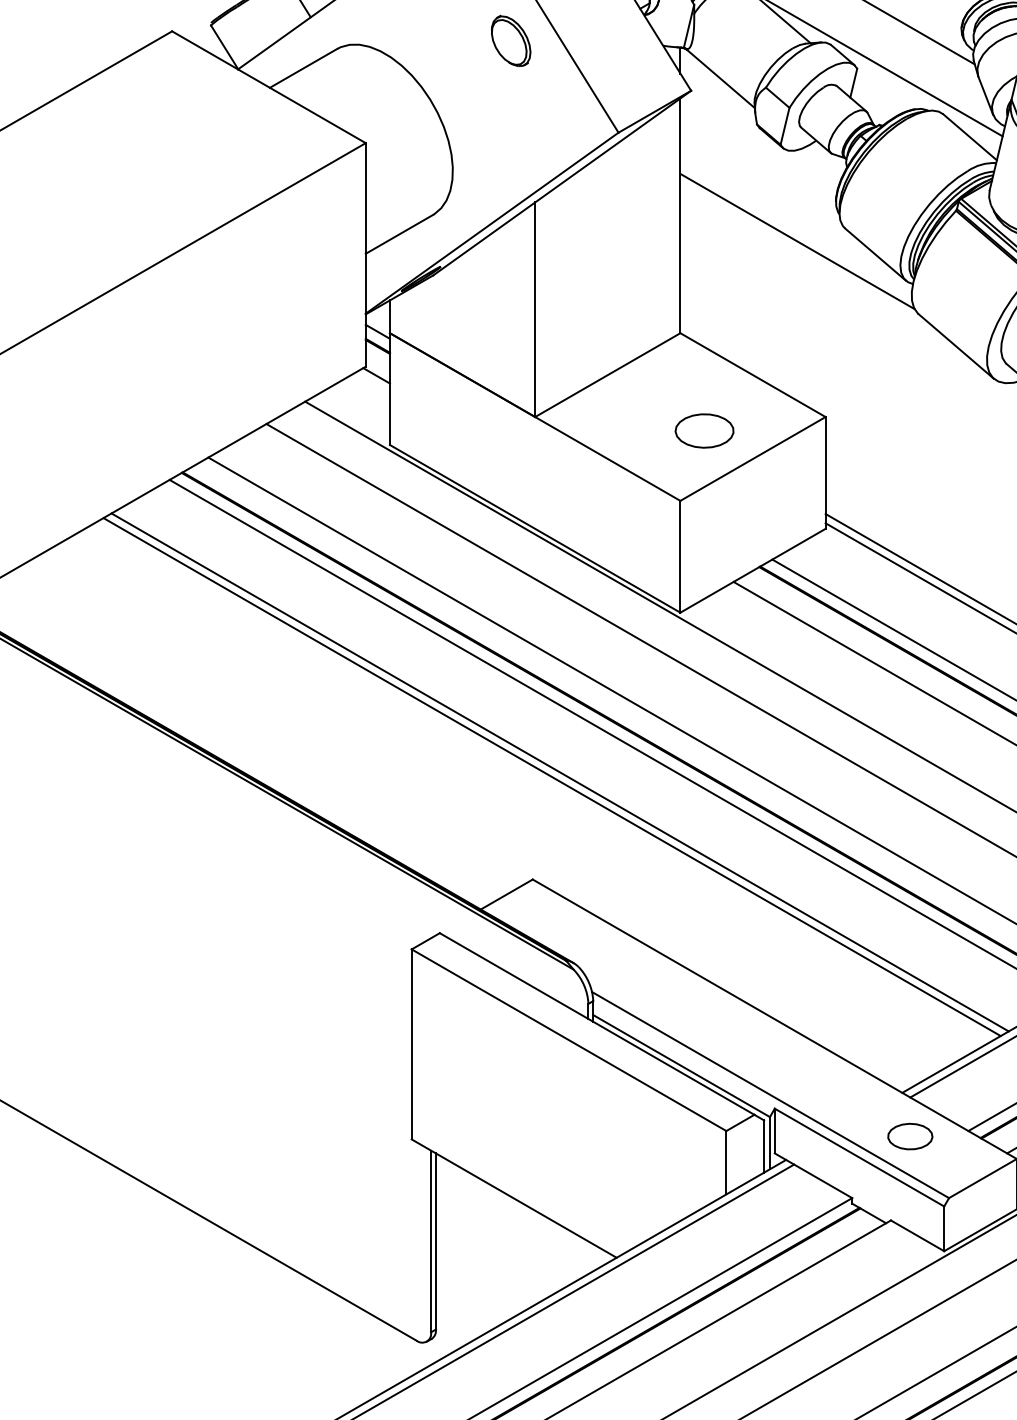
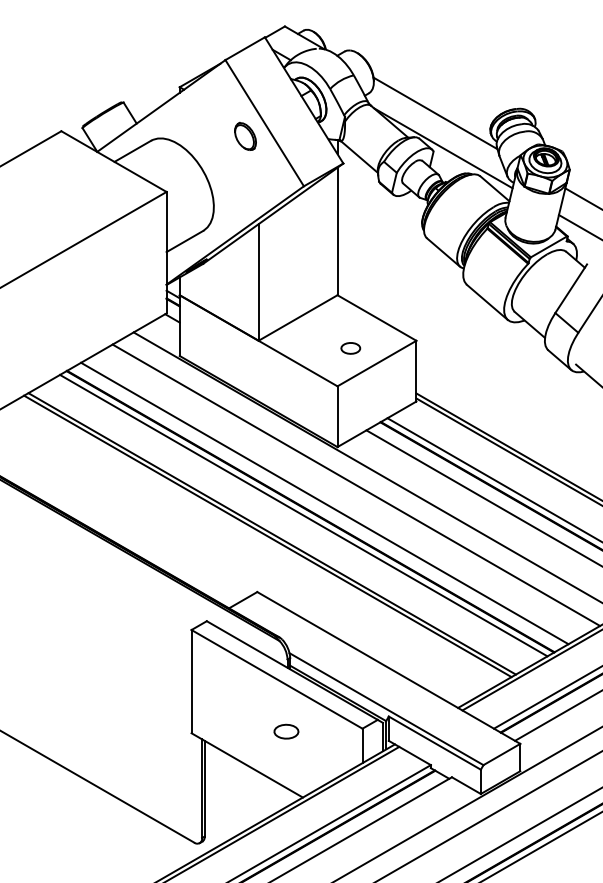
line: (796, 241) -> (400, 245), removed
part: (704, 431) -> (350, 348), size x0.6
part: (910, 1136) -> (286, 731), moved

